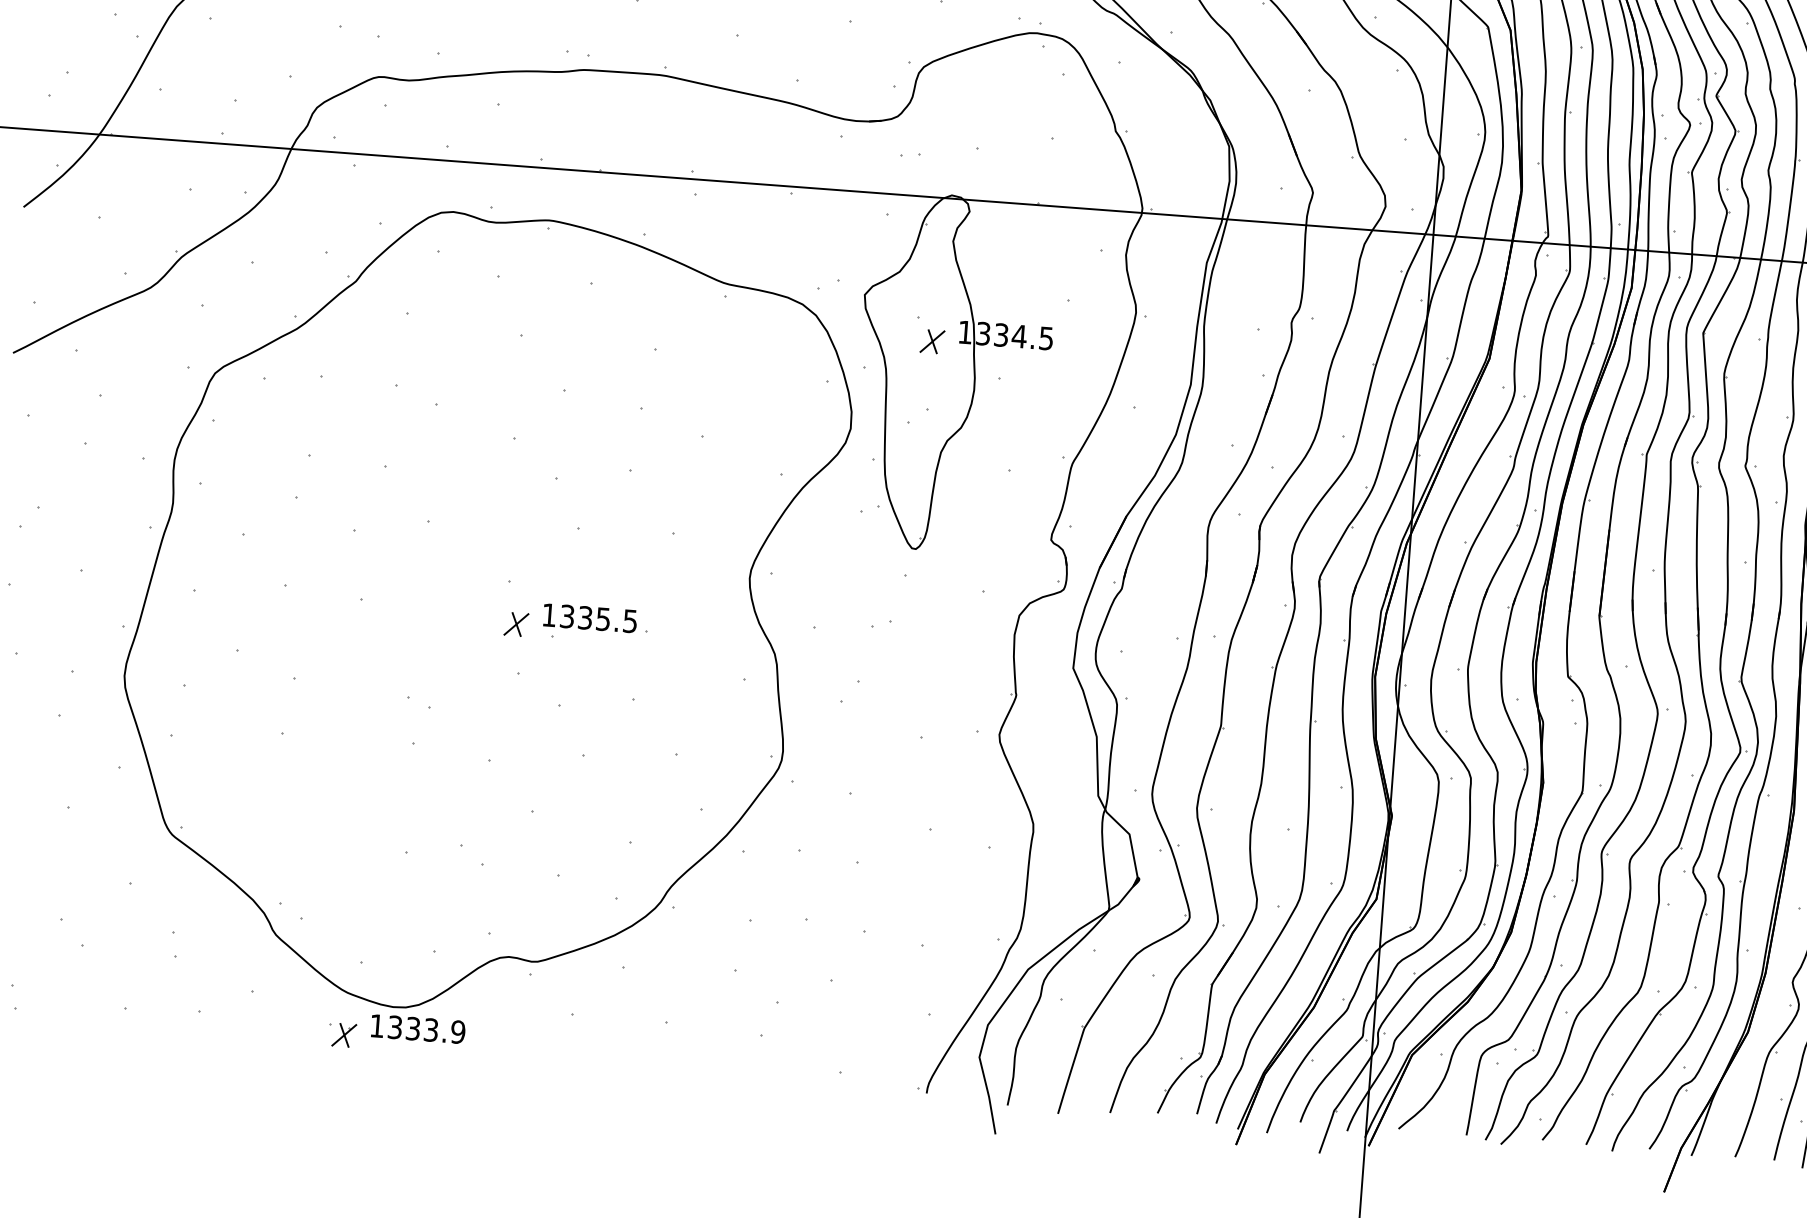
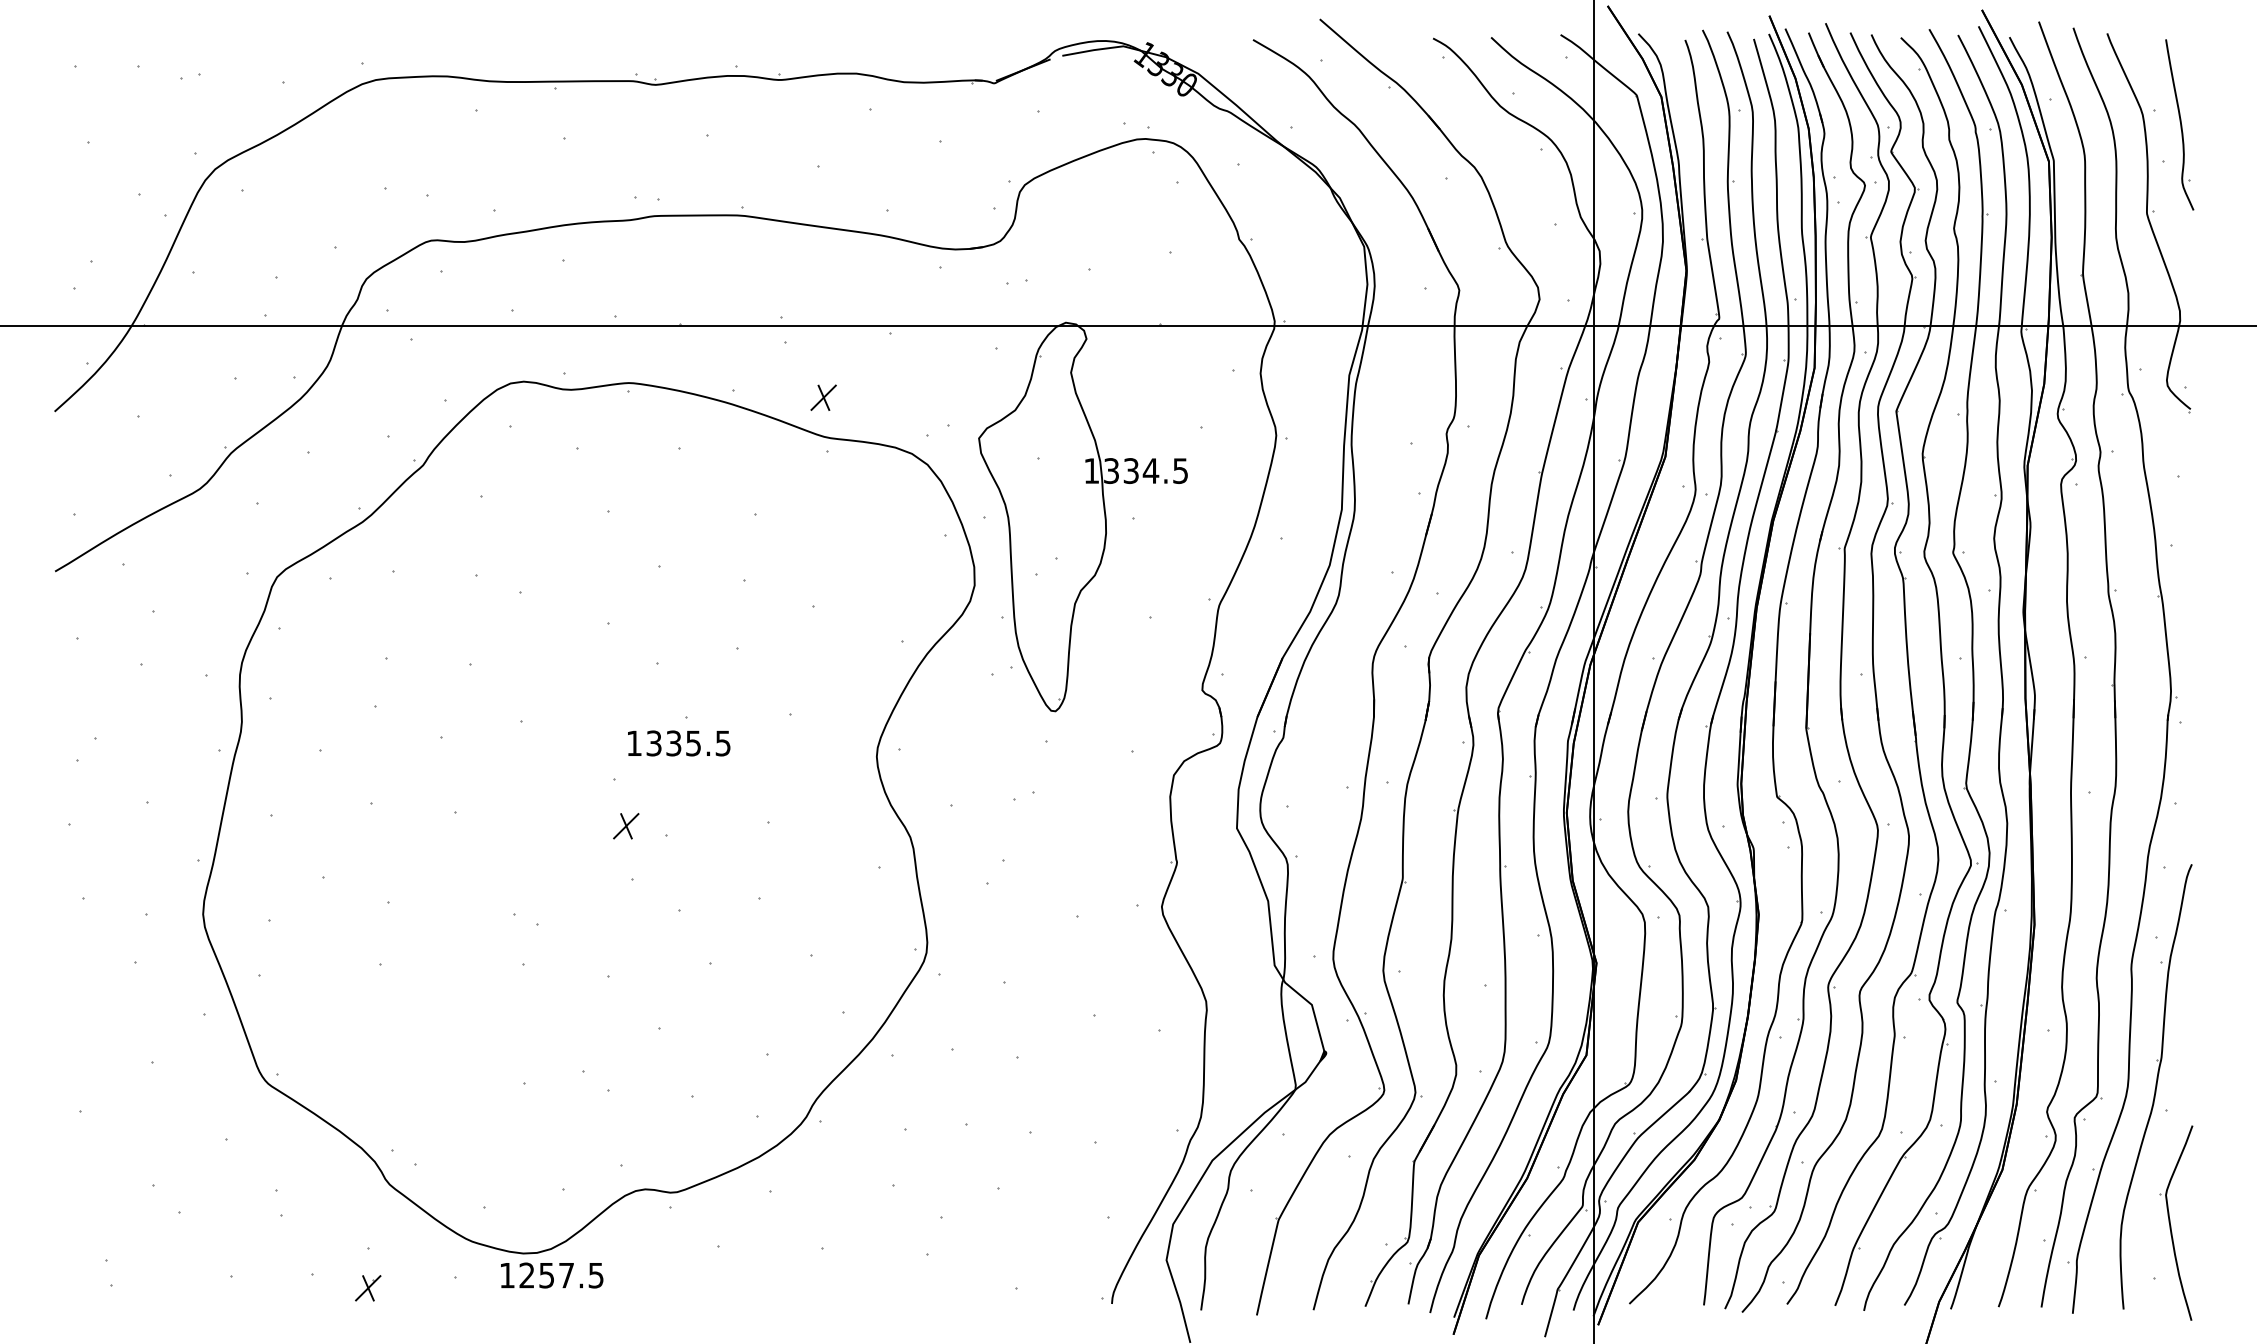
part: (932, 341) -> (823, 397), moved
text: (590, 618) -> (679, 743), moved
text: (426, 1029) -> (561, 1275), 1333.9 -> 1257.5
part: (344, 1035) -> (368, 1288), moved

